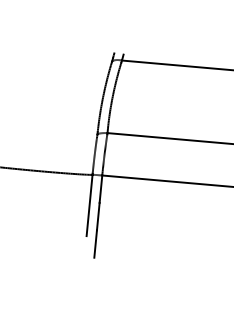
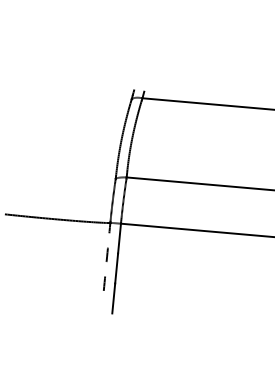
arc: (89, 205) -> (107, 256), solid -> dashed

